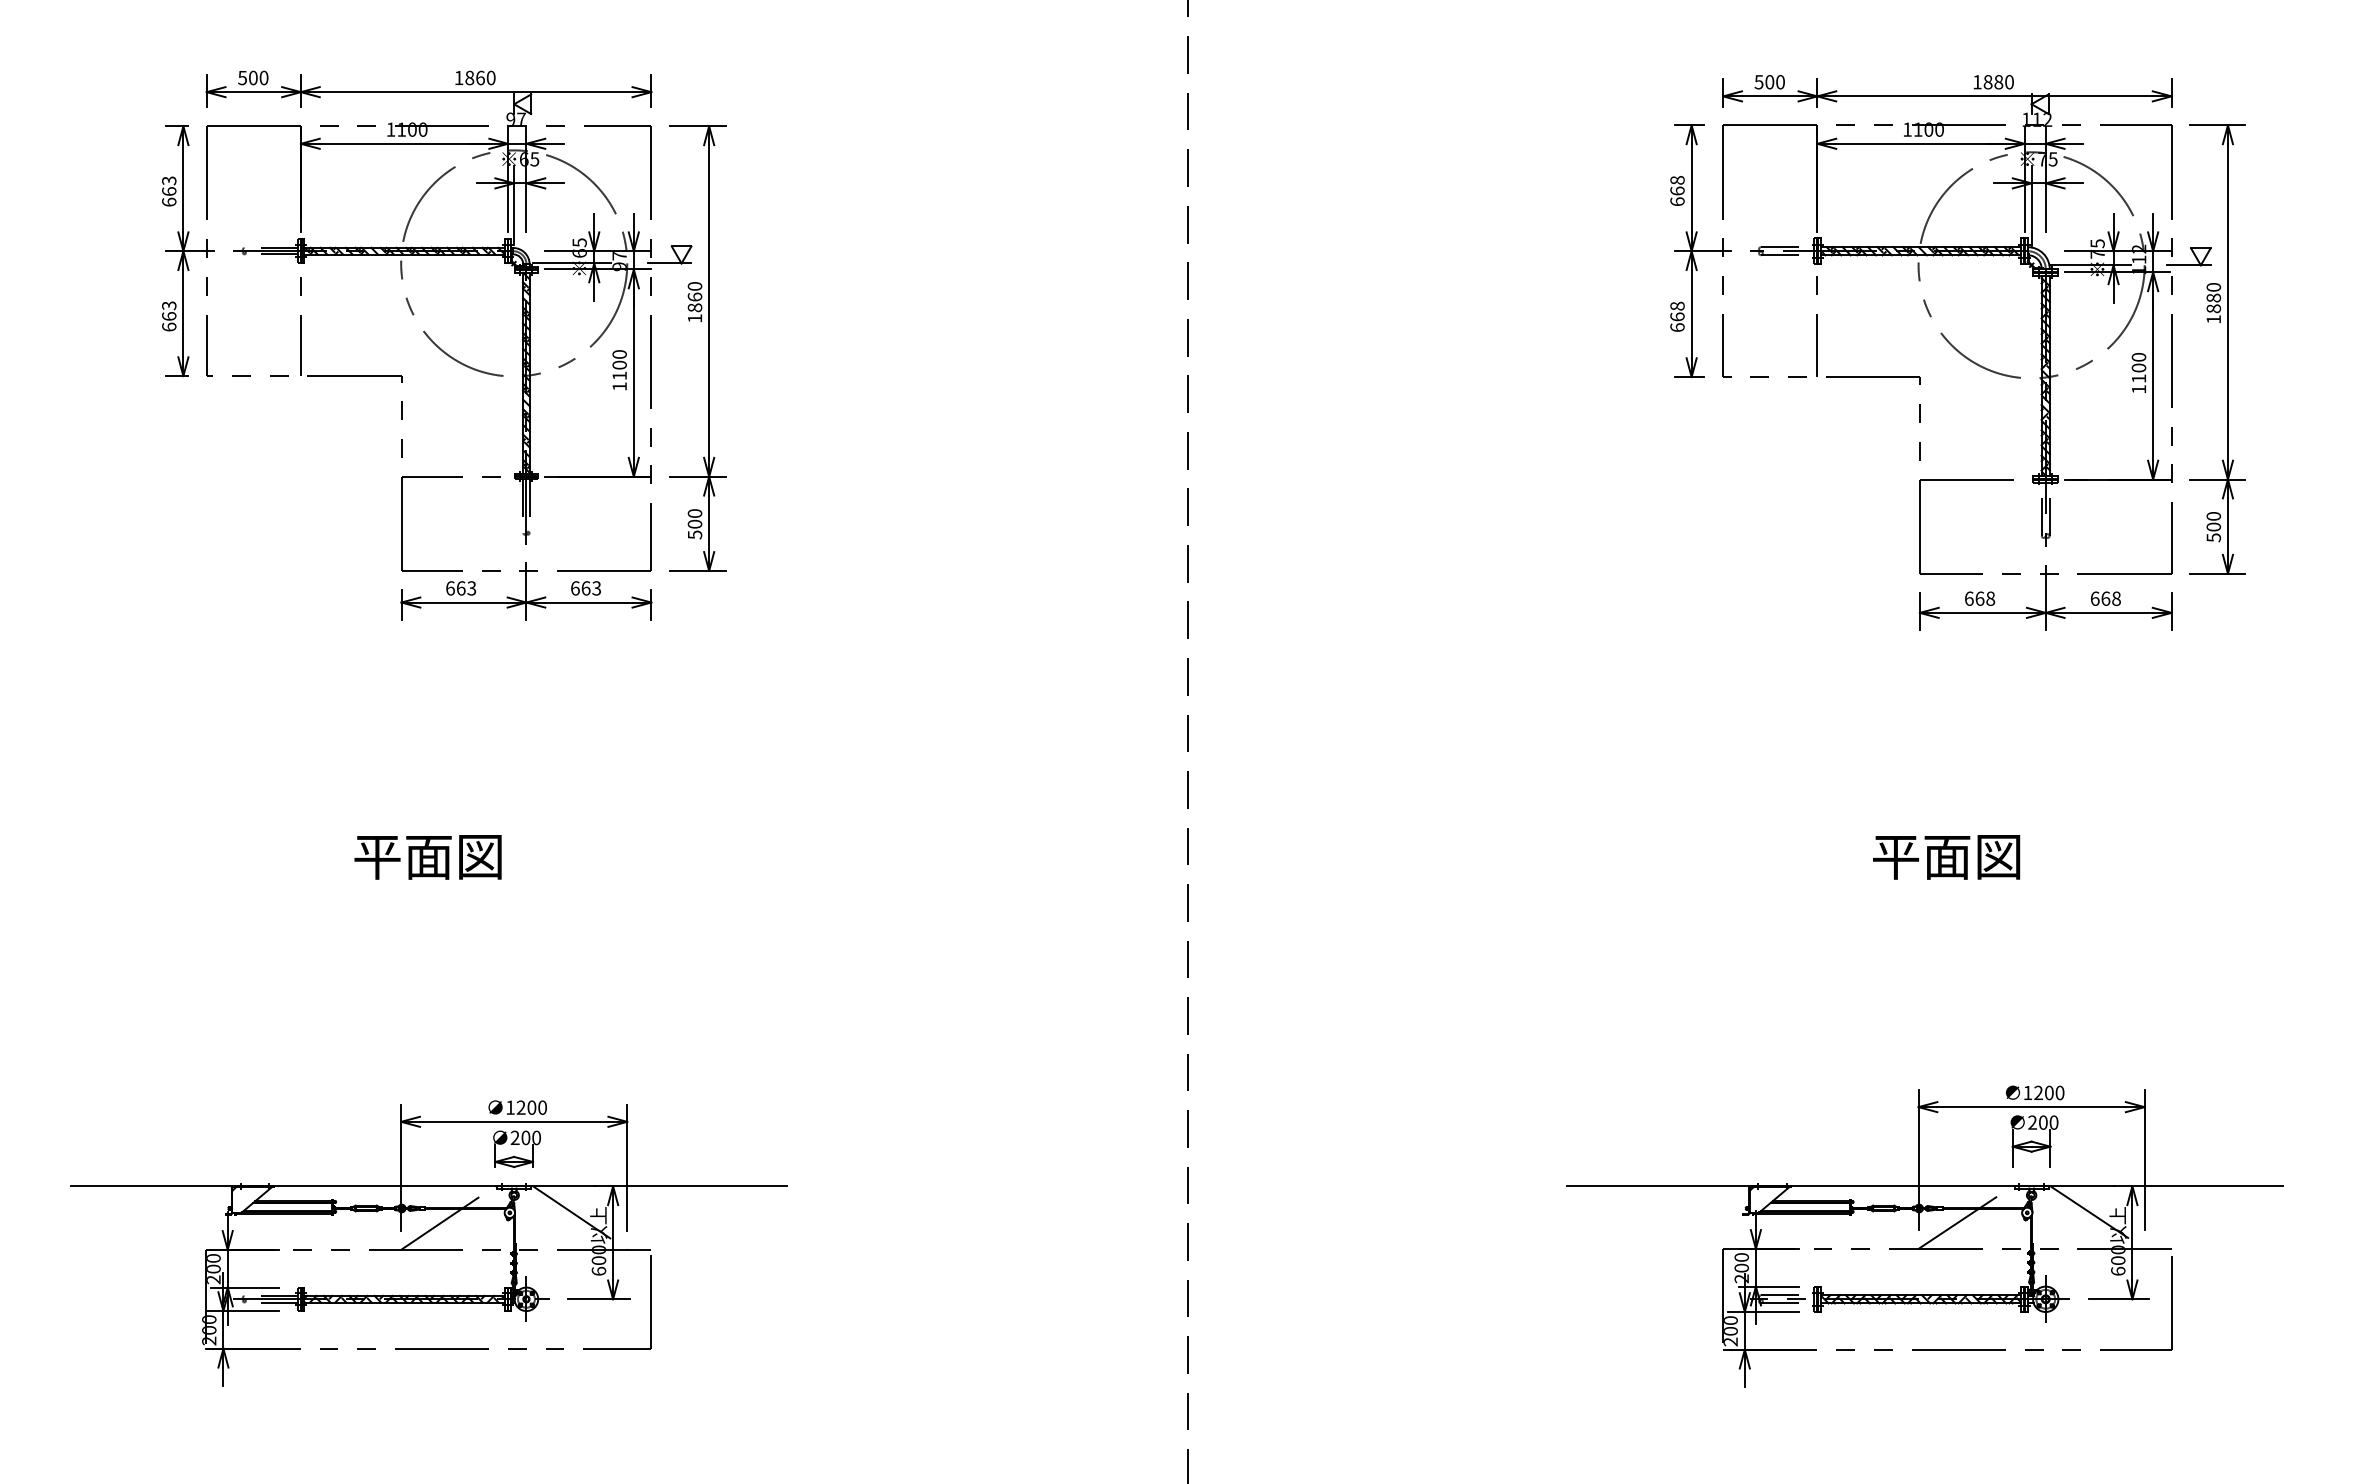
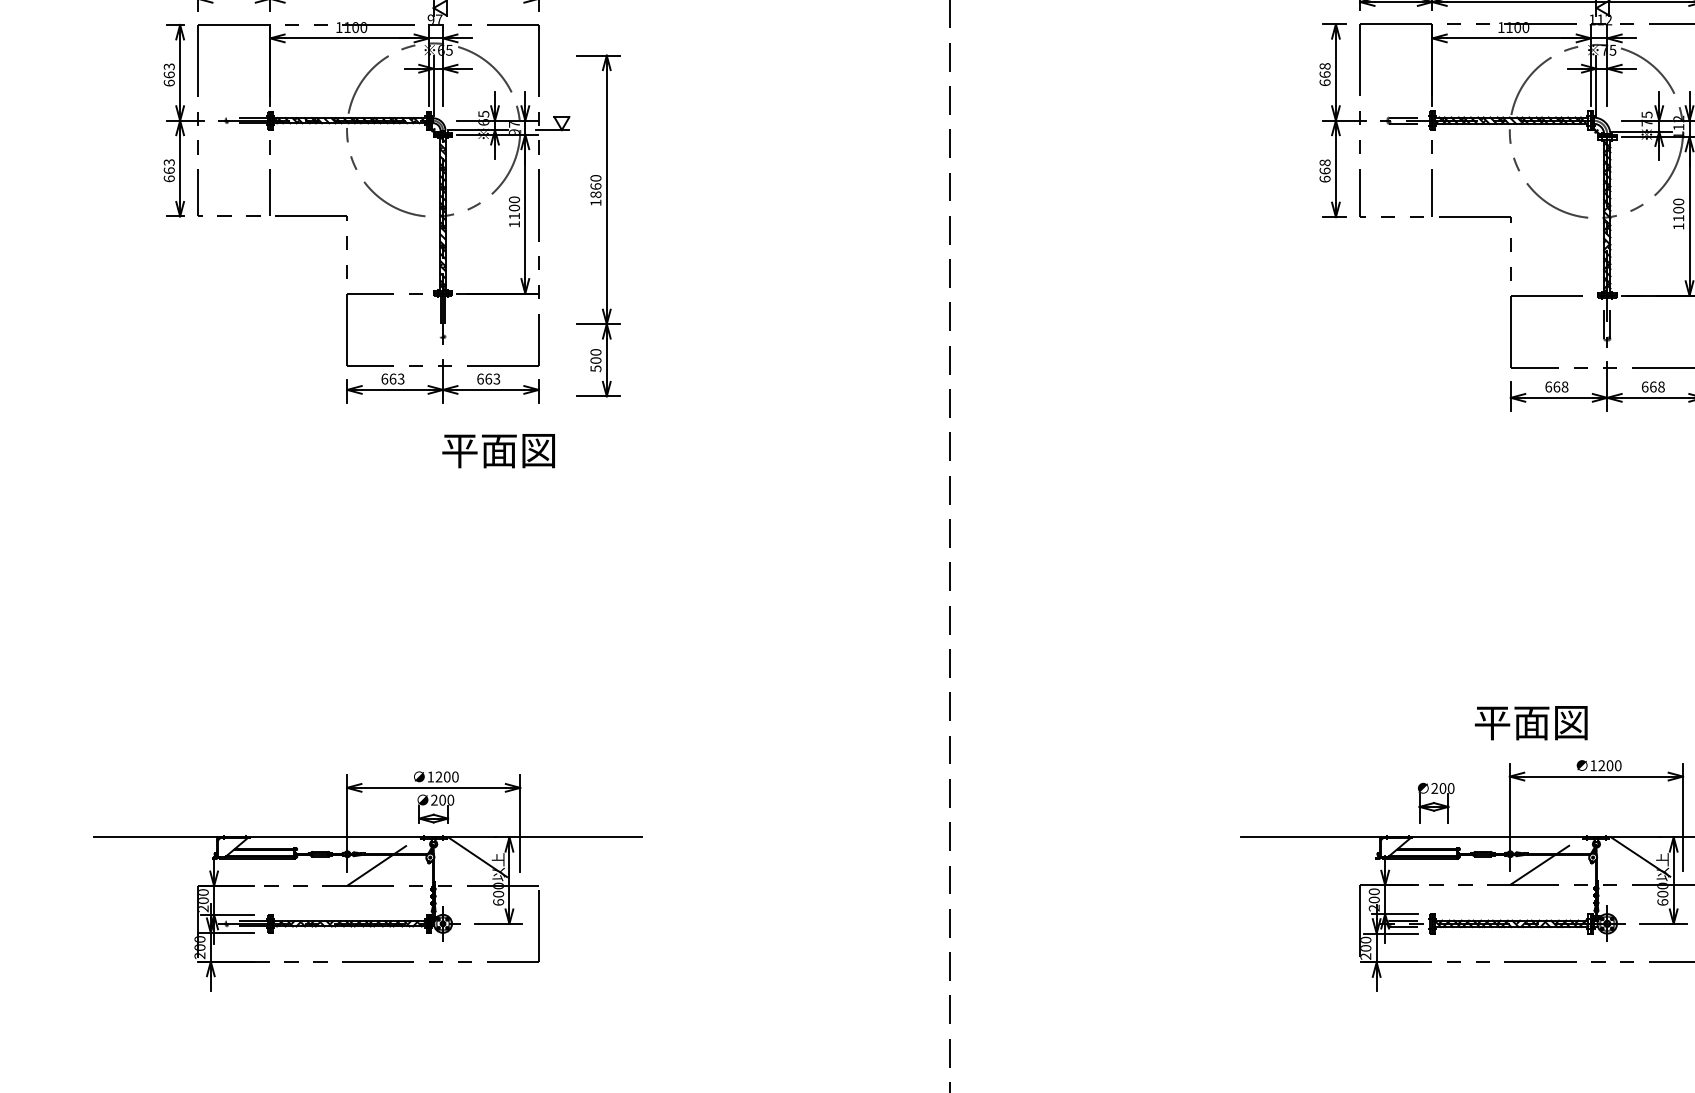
part: (708, 348) -> (606, 225), moved
text: (427, 857) -> (498, 451), moved
text: (1946, 857) -> (1531, 723), moved
part: (2034, 1141) -> (1436, 802), moved

